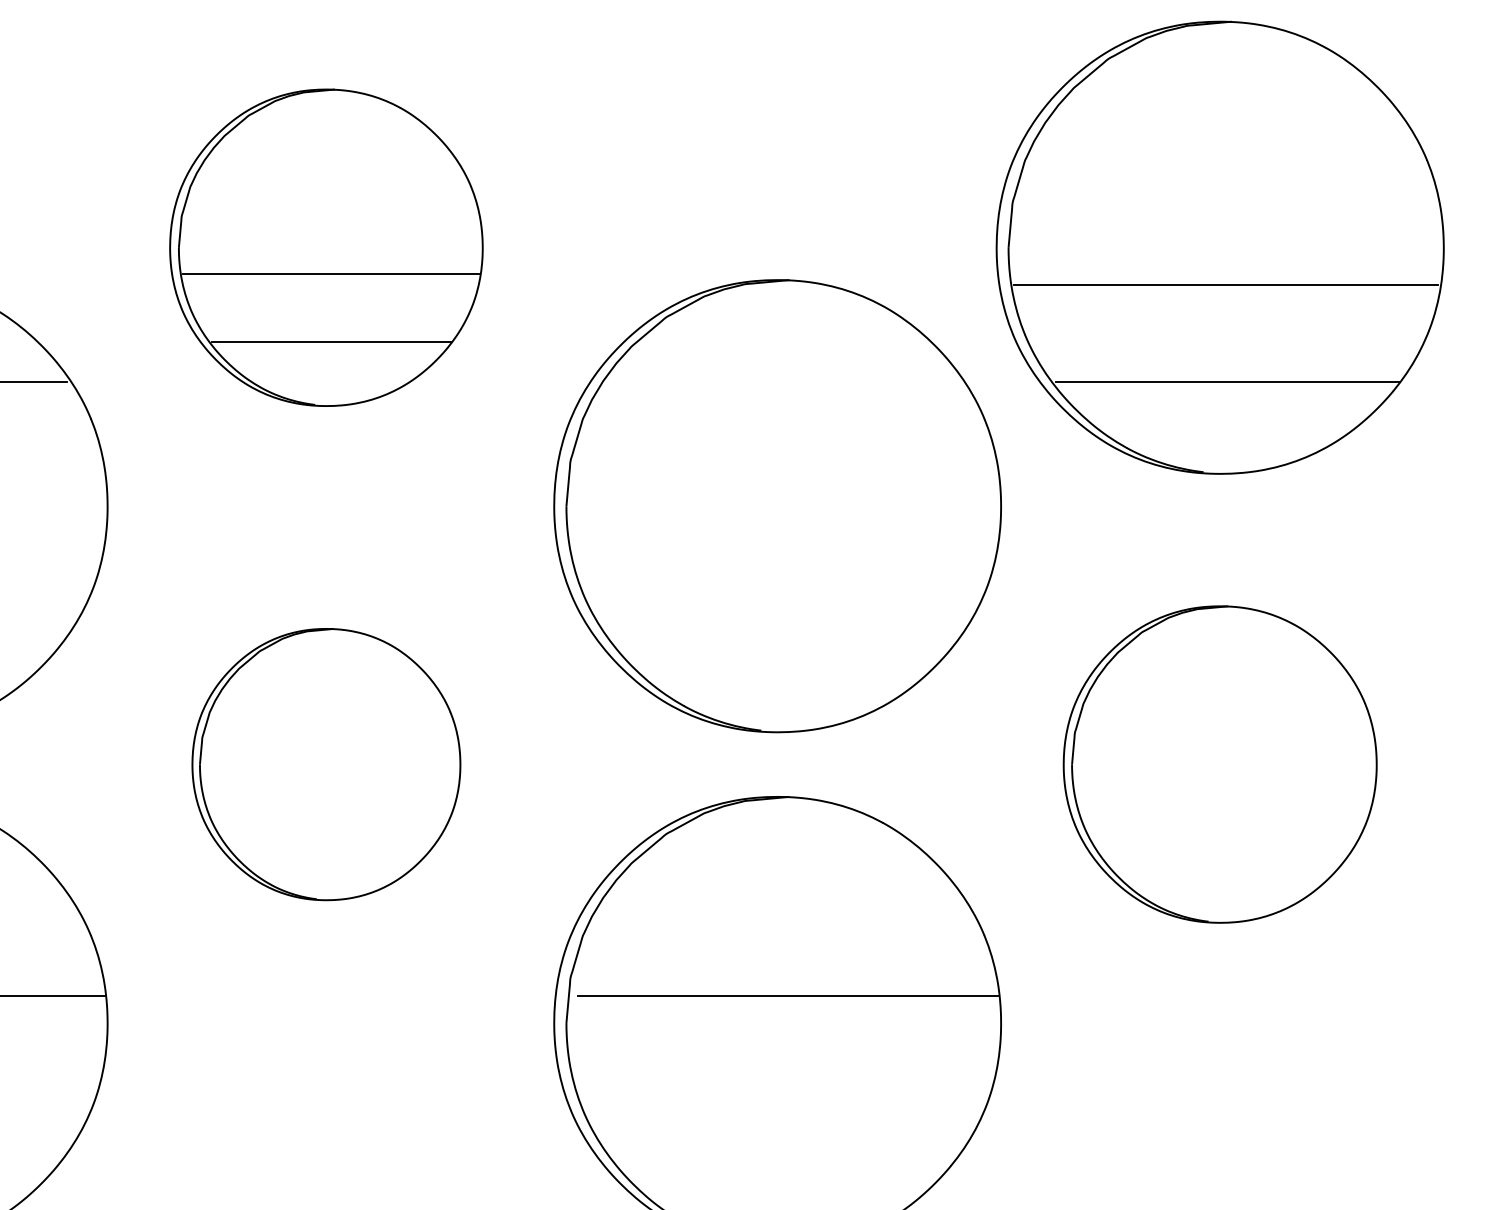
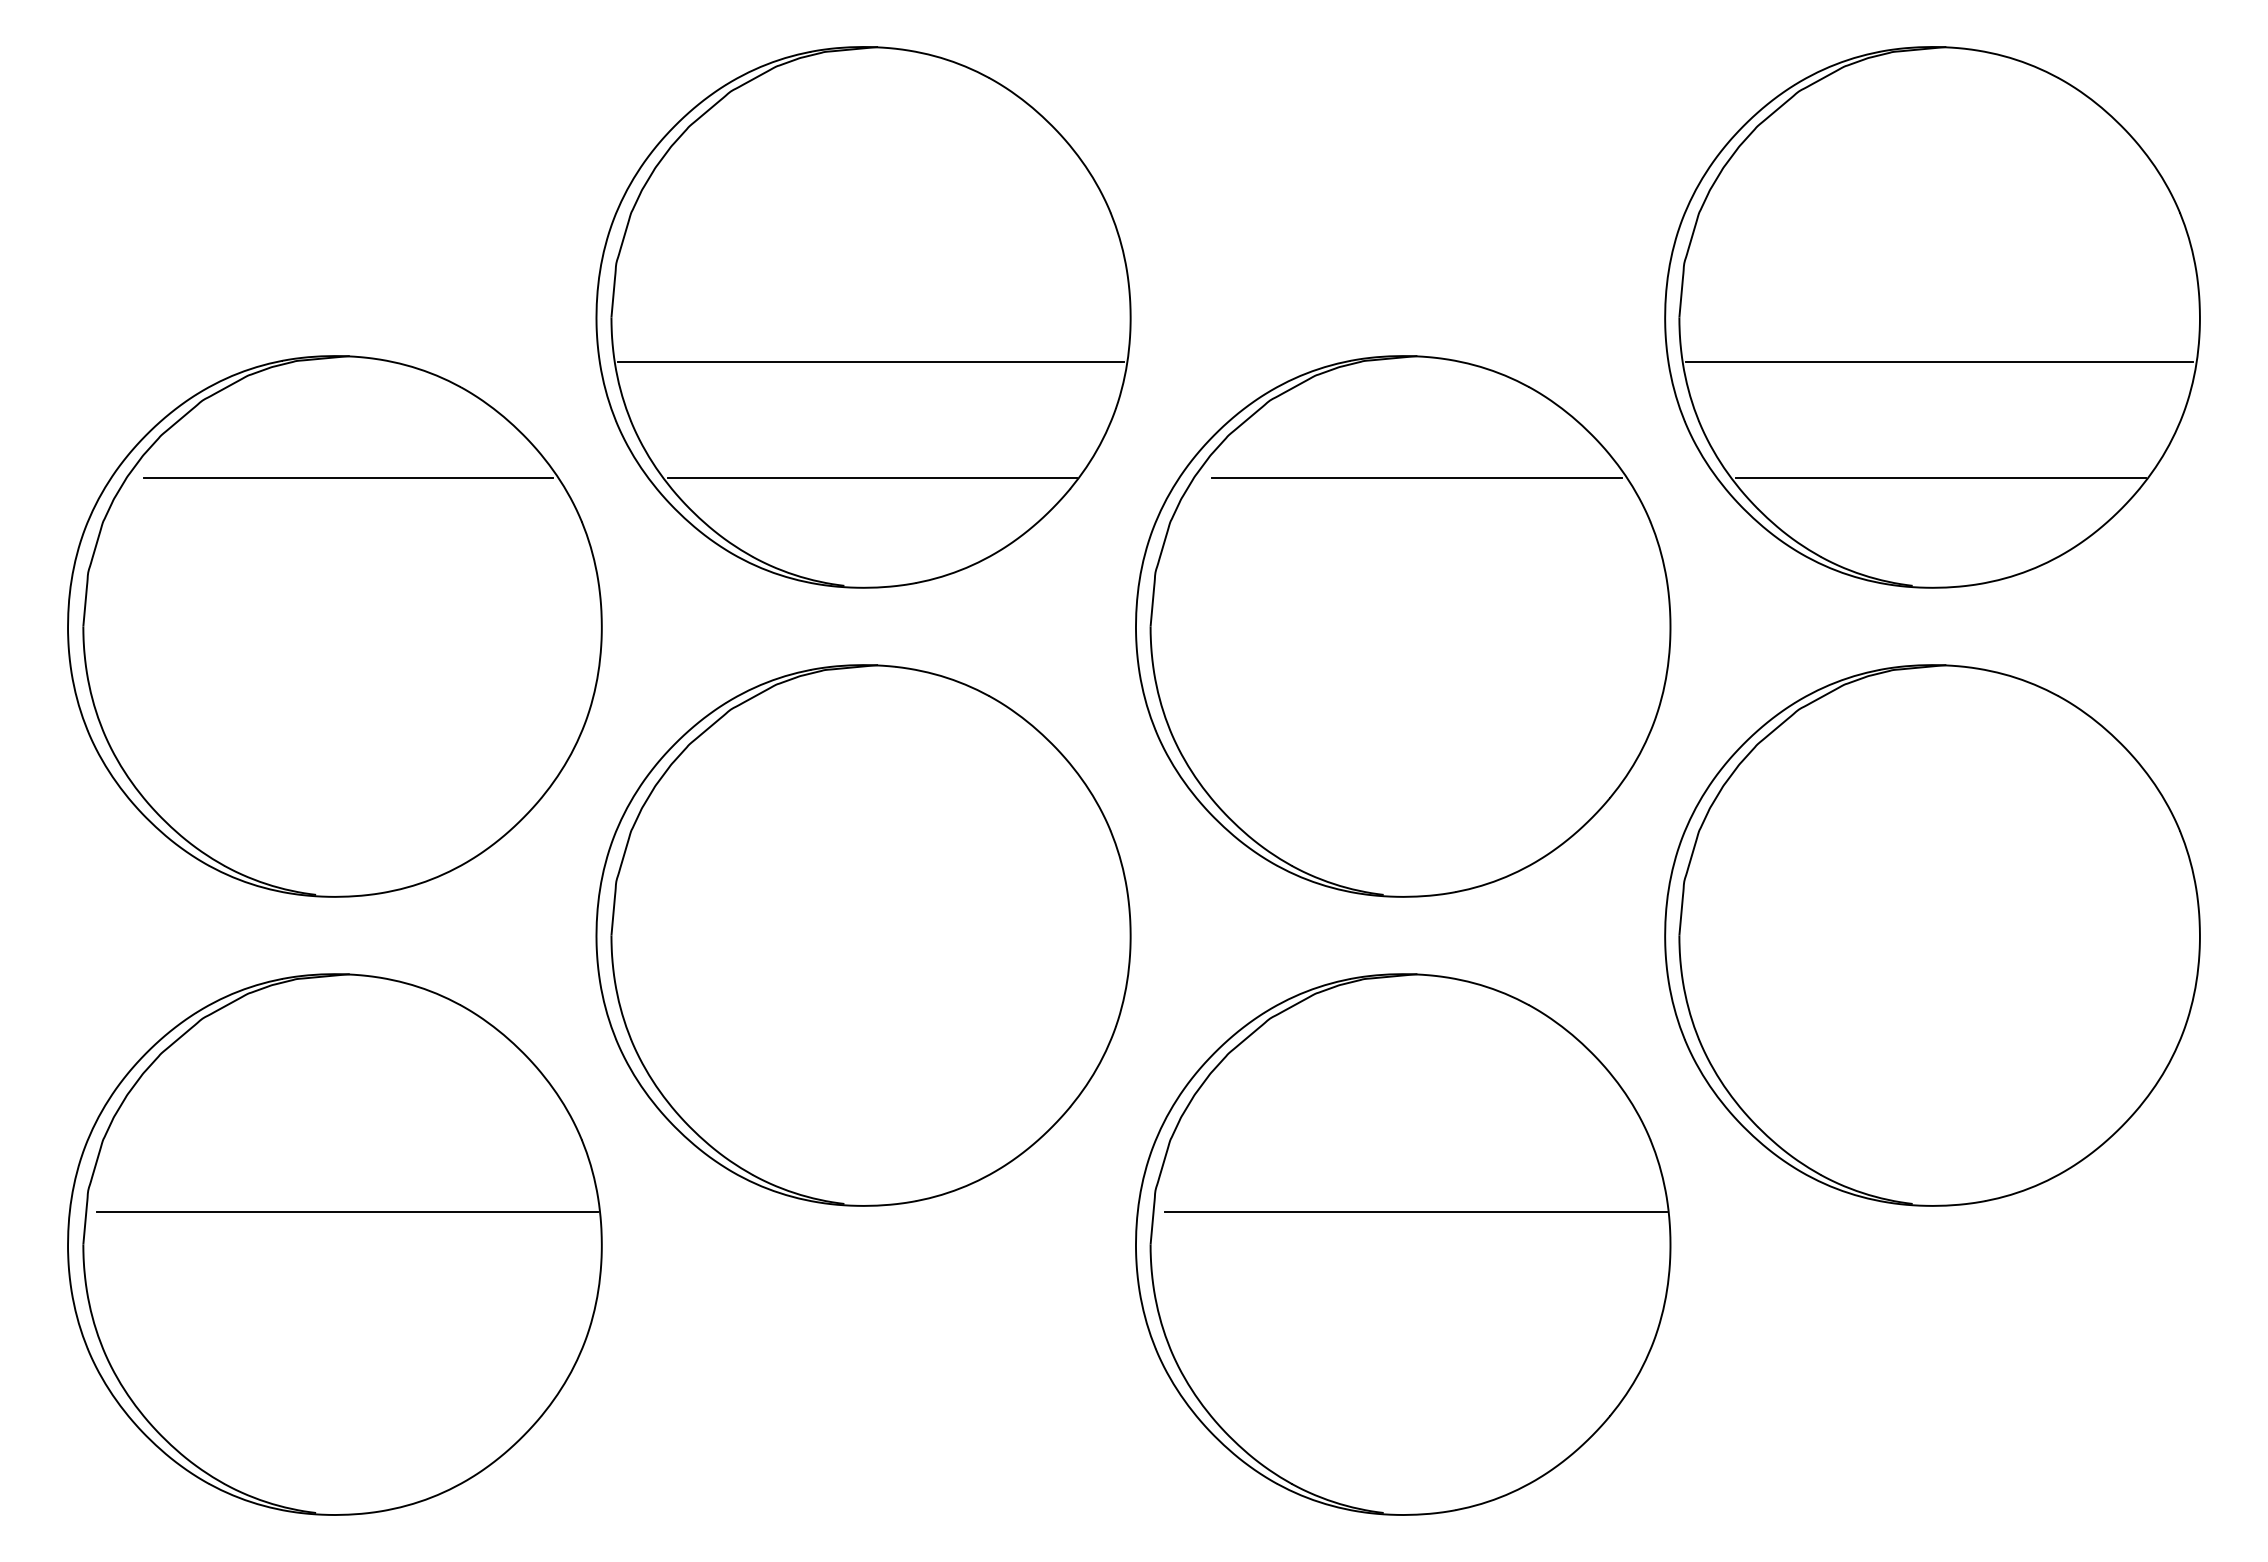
part: (326, 247) -> (863, 317), size x1.43
line: (789, 381) -> (1417, 477), added
part: (326, 764) -> (863, 935), size x1.67
part: (1220, 764) -> (1932, 935), size x1.43

